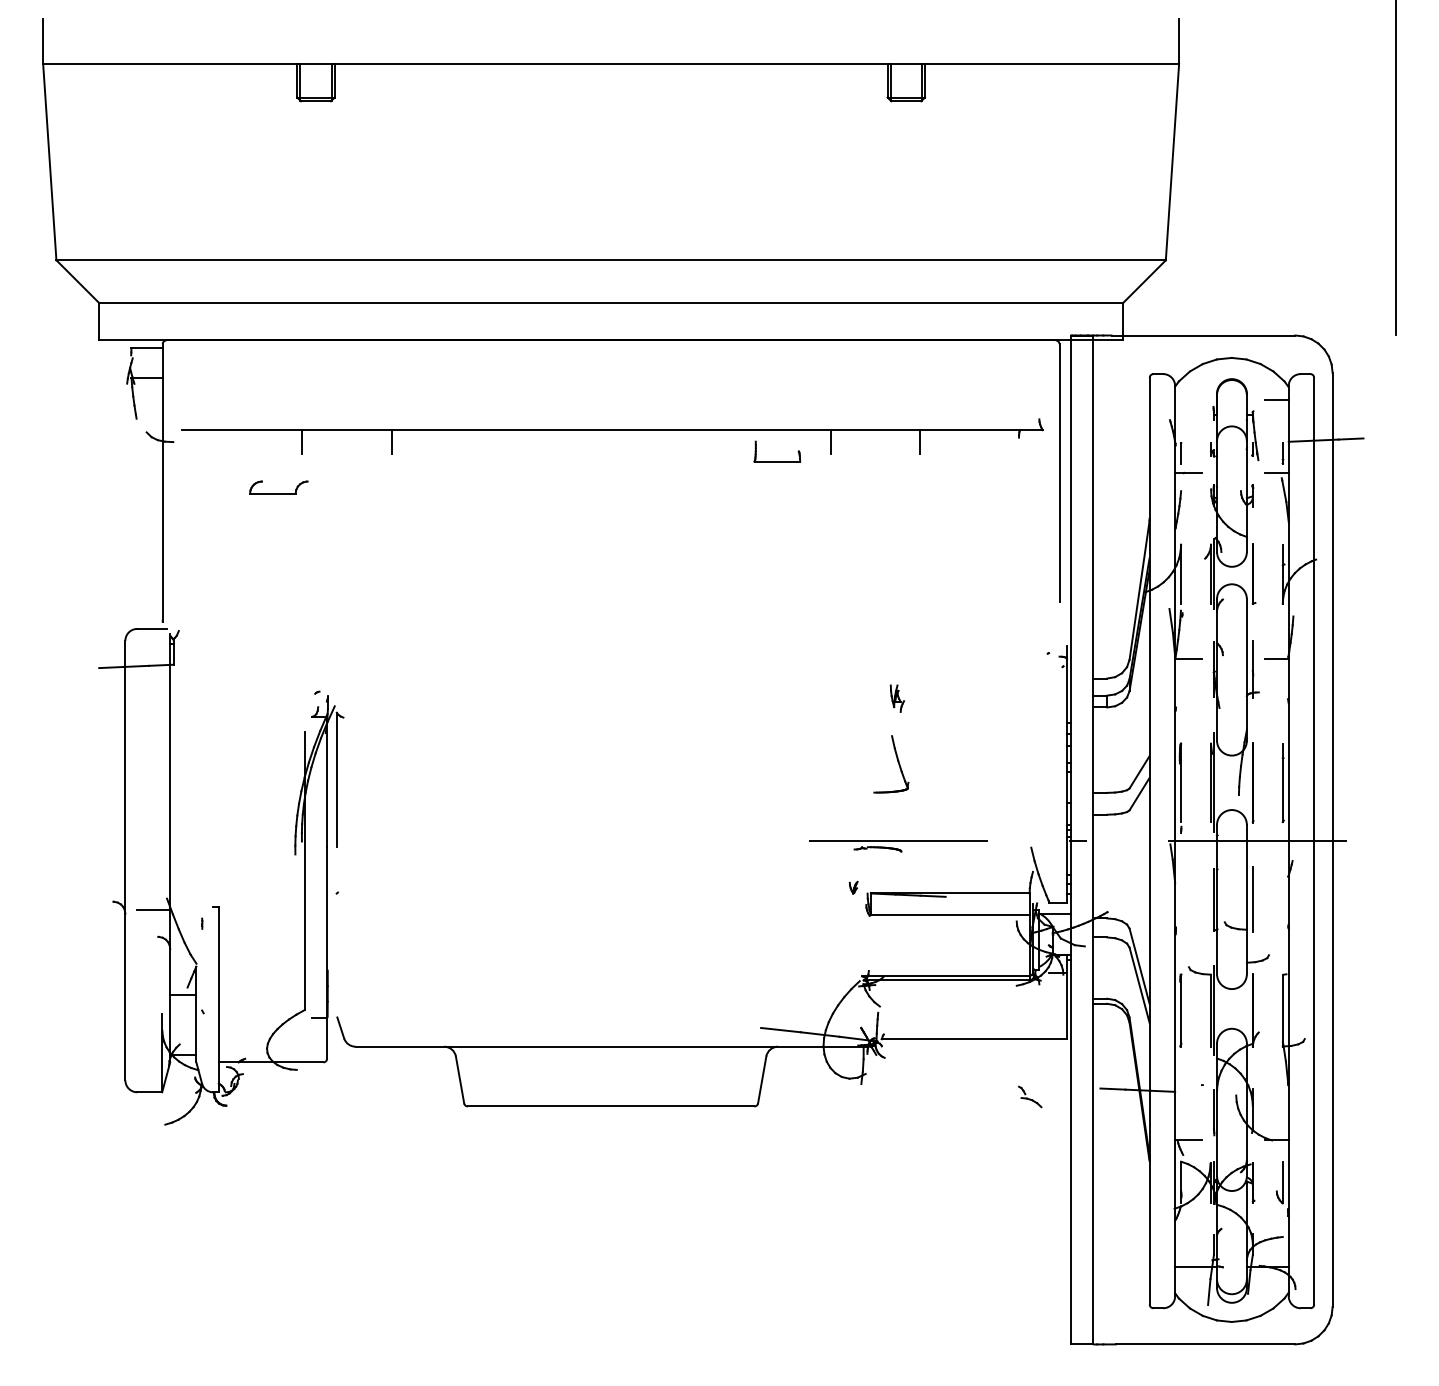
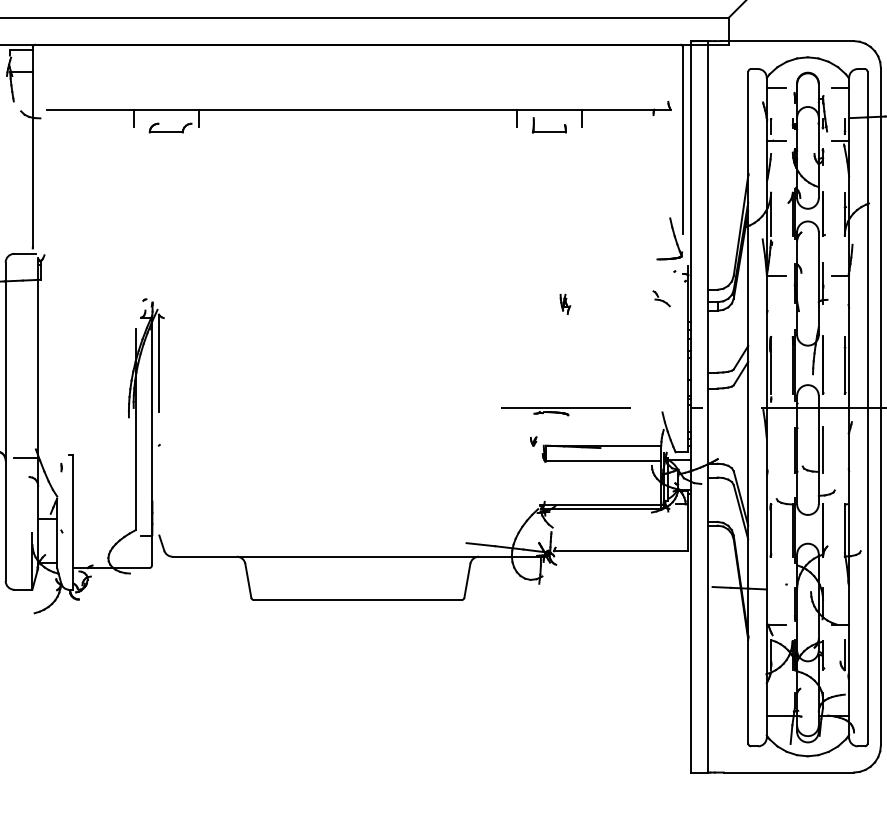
line: (1188, 400) -> (776, 88), added
part: (777, 461) -> (549, 132), moved
part: (278, 487) -> (170, 128), moved
part: (897, 762) -> (674, 237), moved
part: (1030, 1096) -> (661, 298), moved

